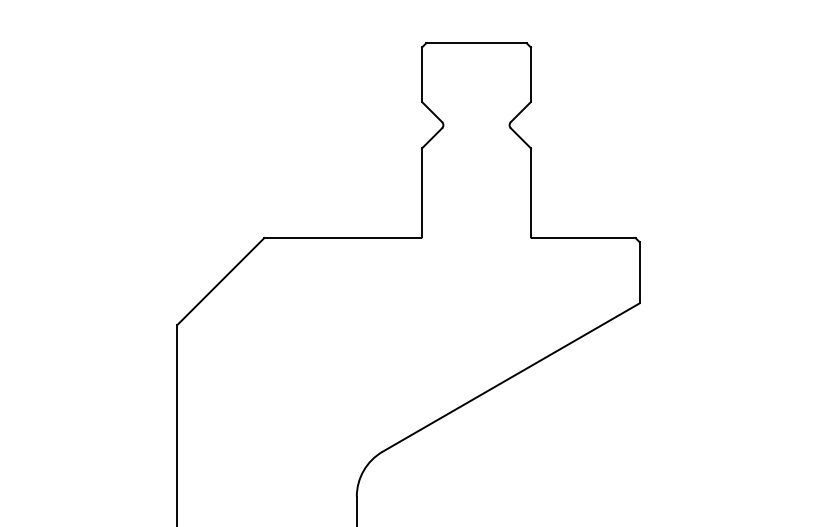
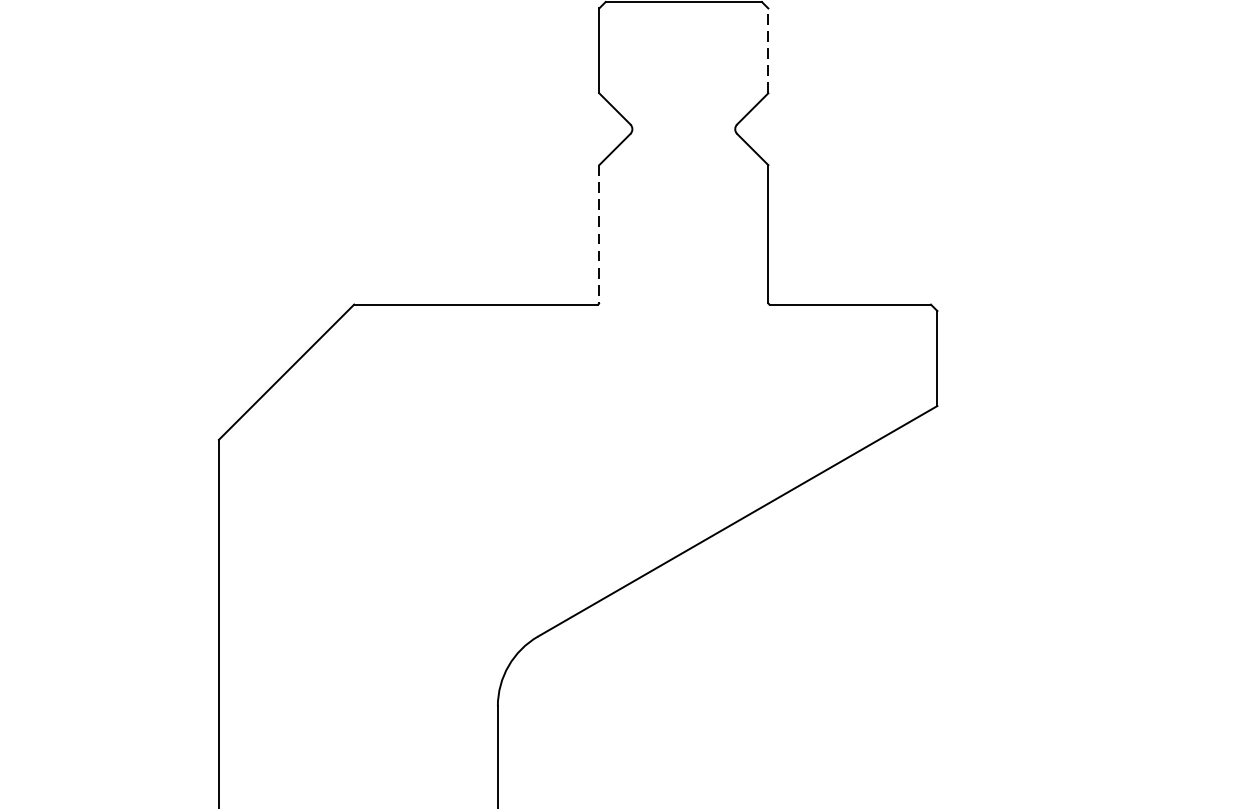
line: (530, 74) -> (767, 50), solid -> dashed
line: (422, 193) -> (599, 235), solid -> dashed

